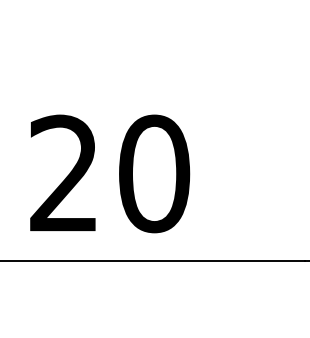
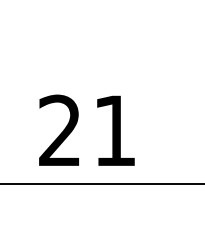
text: (153, 173) -> (114, 130), 20 -> 21

